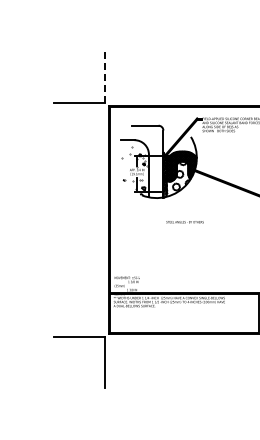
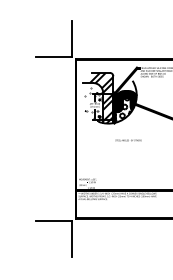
line: (104, 77) -> (72, 39), dashed -> solid
hatch: (146, 161) -> (101, 97), added

